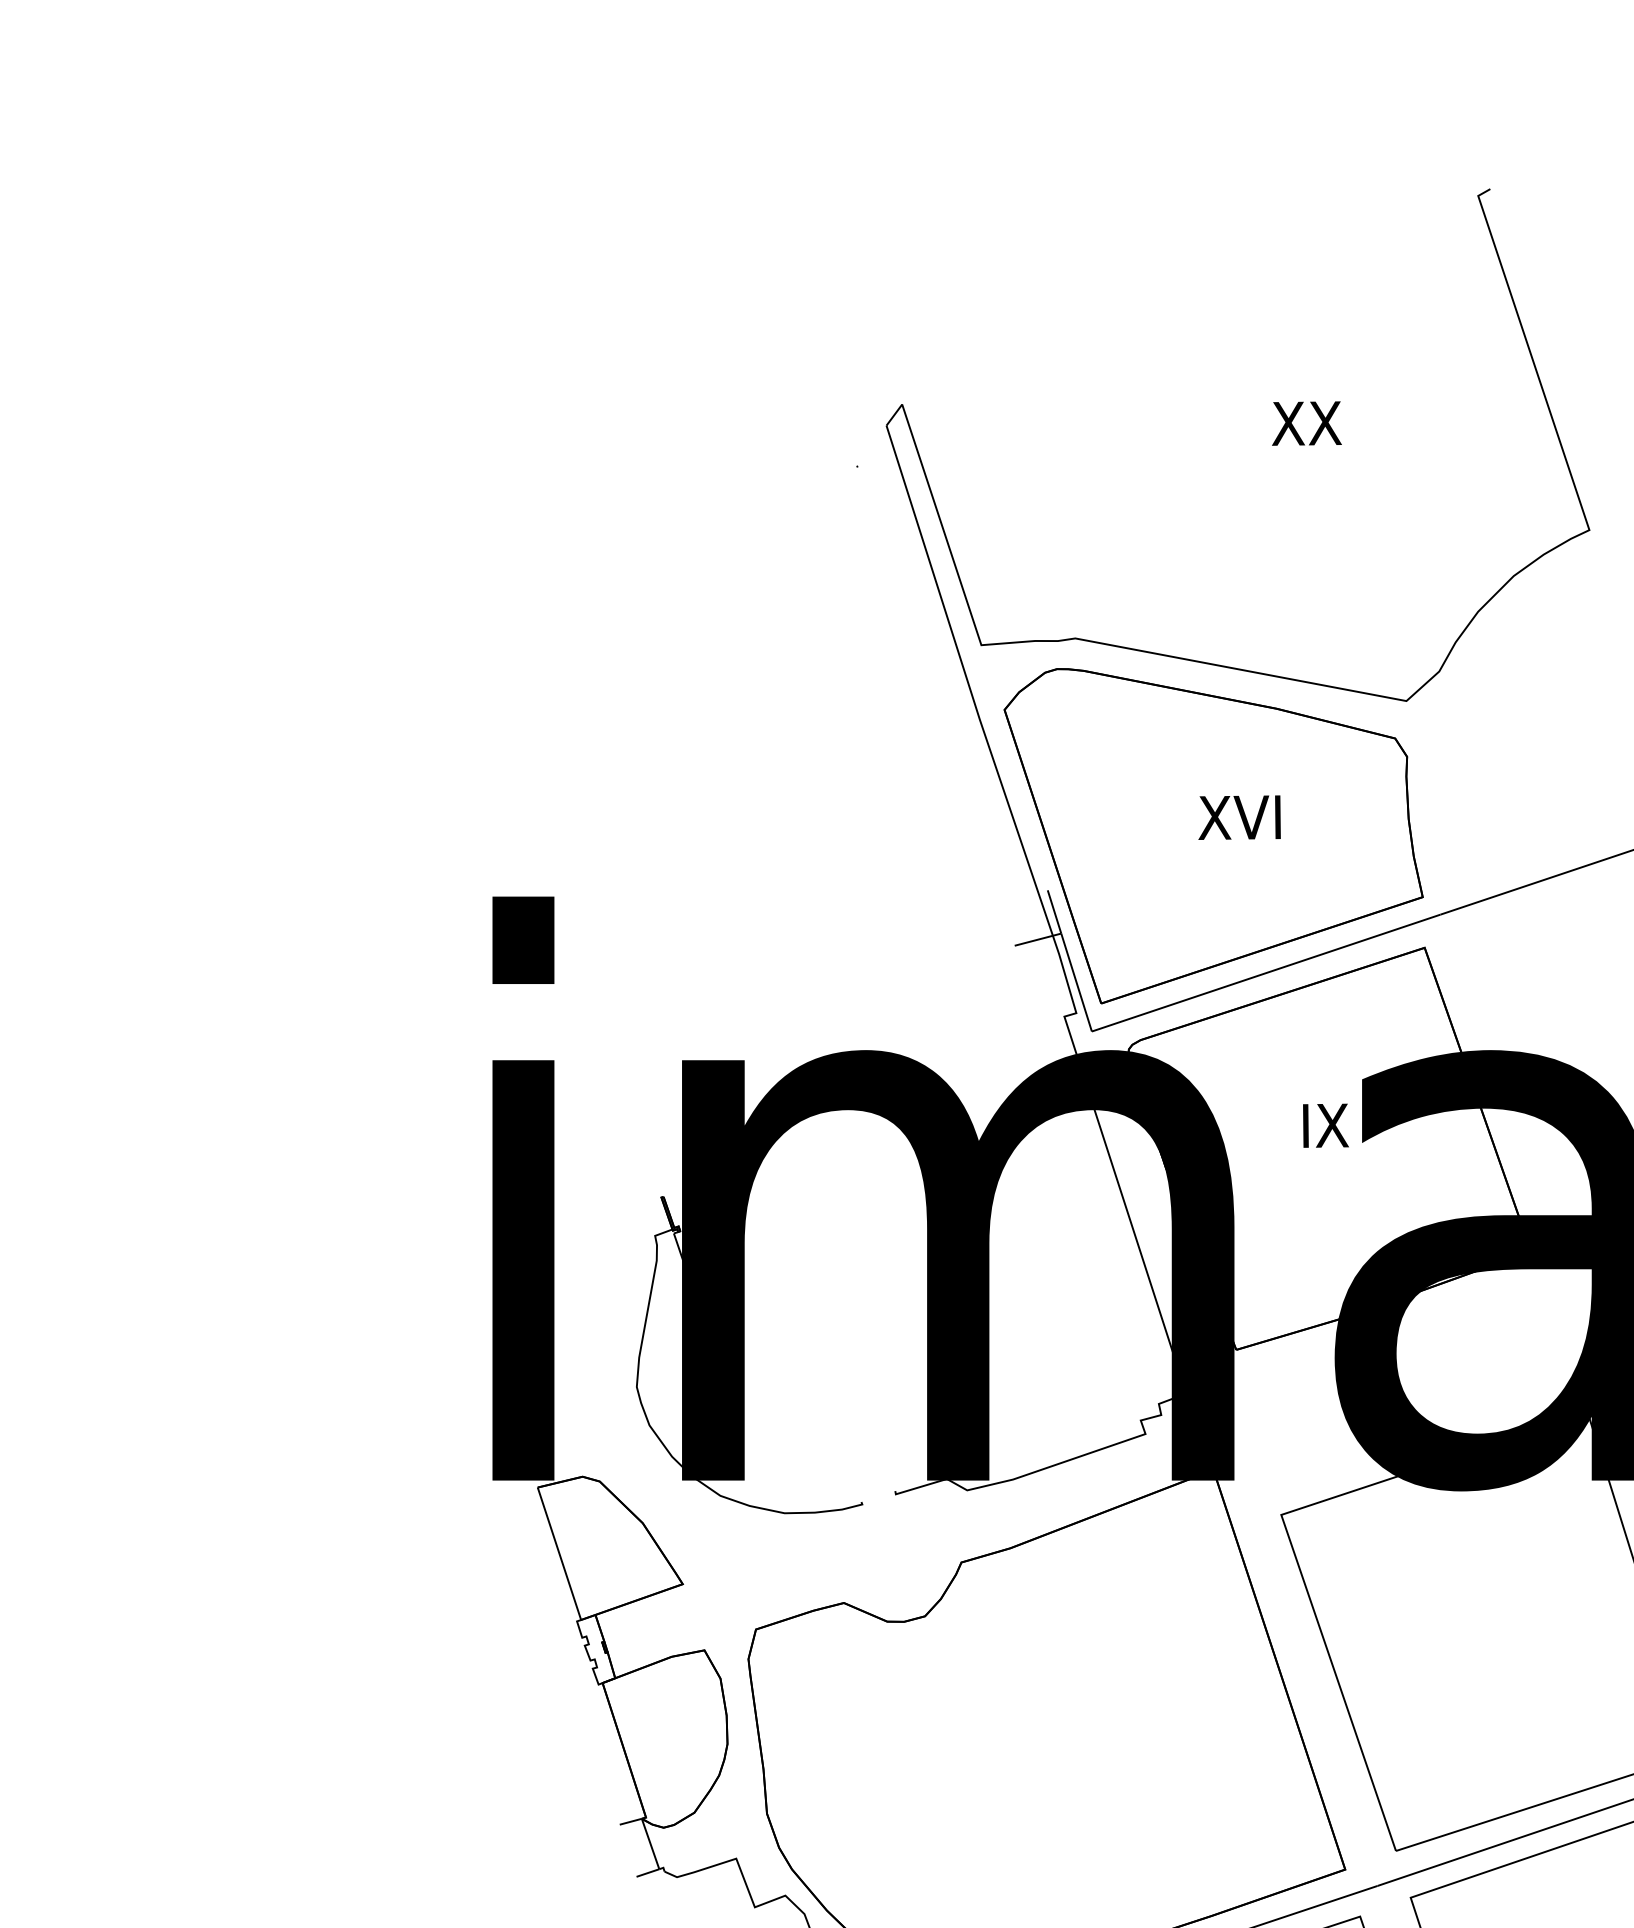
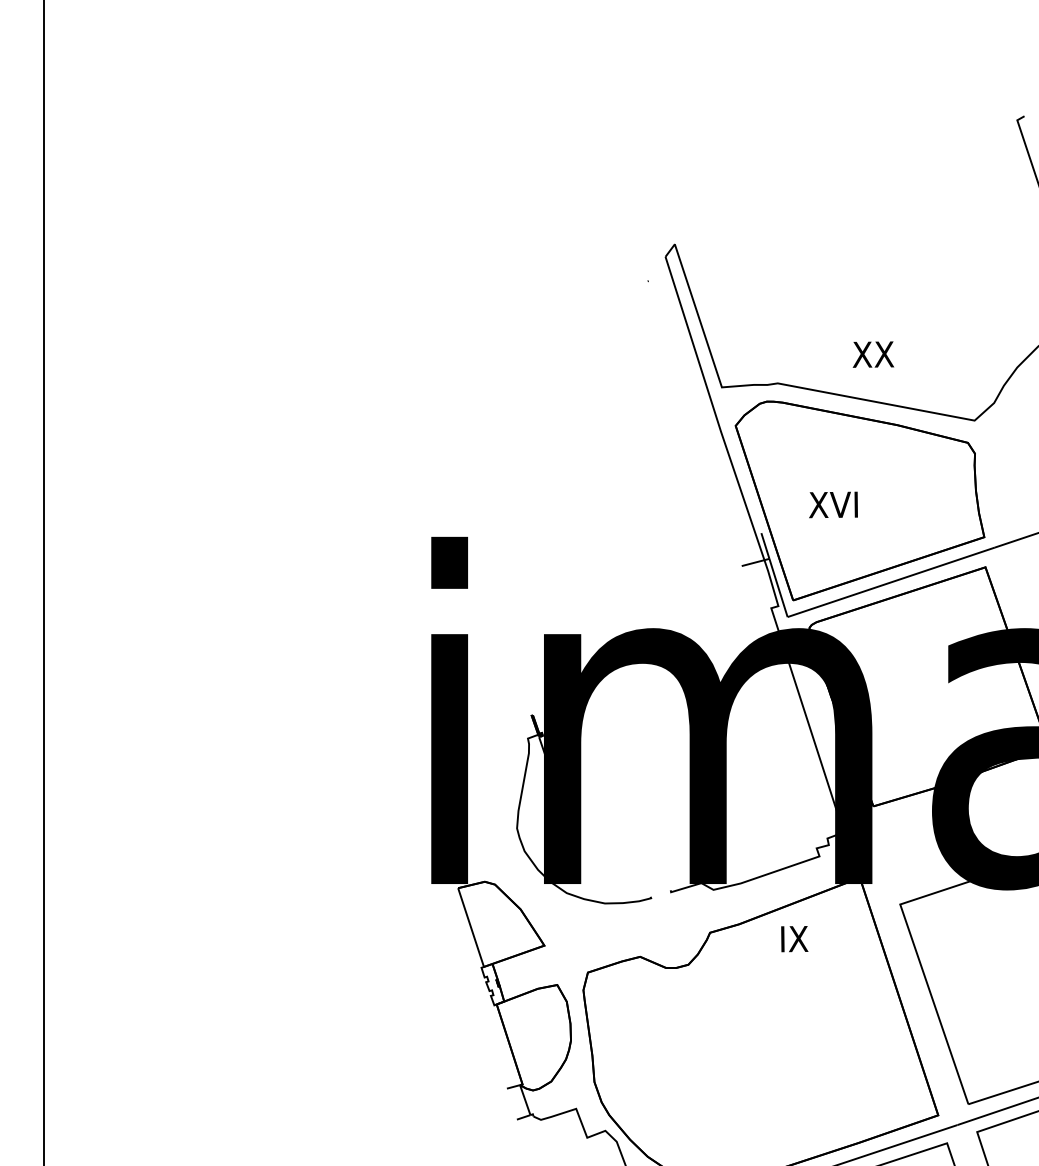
text: (1306, 423) -> (873, 354), moved
text: (1239, 816) -> (833, 504), moved
text: (1325, 1126) -> (794, 939), moved

